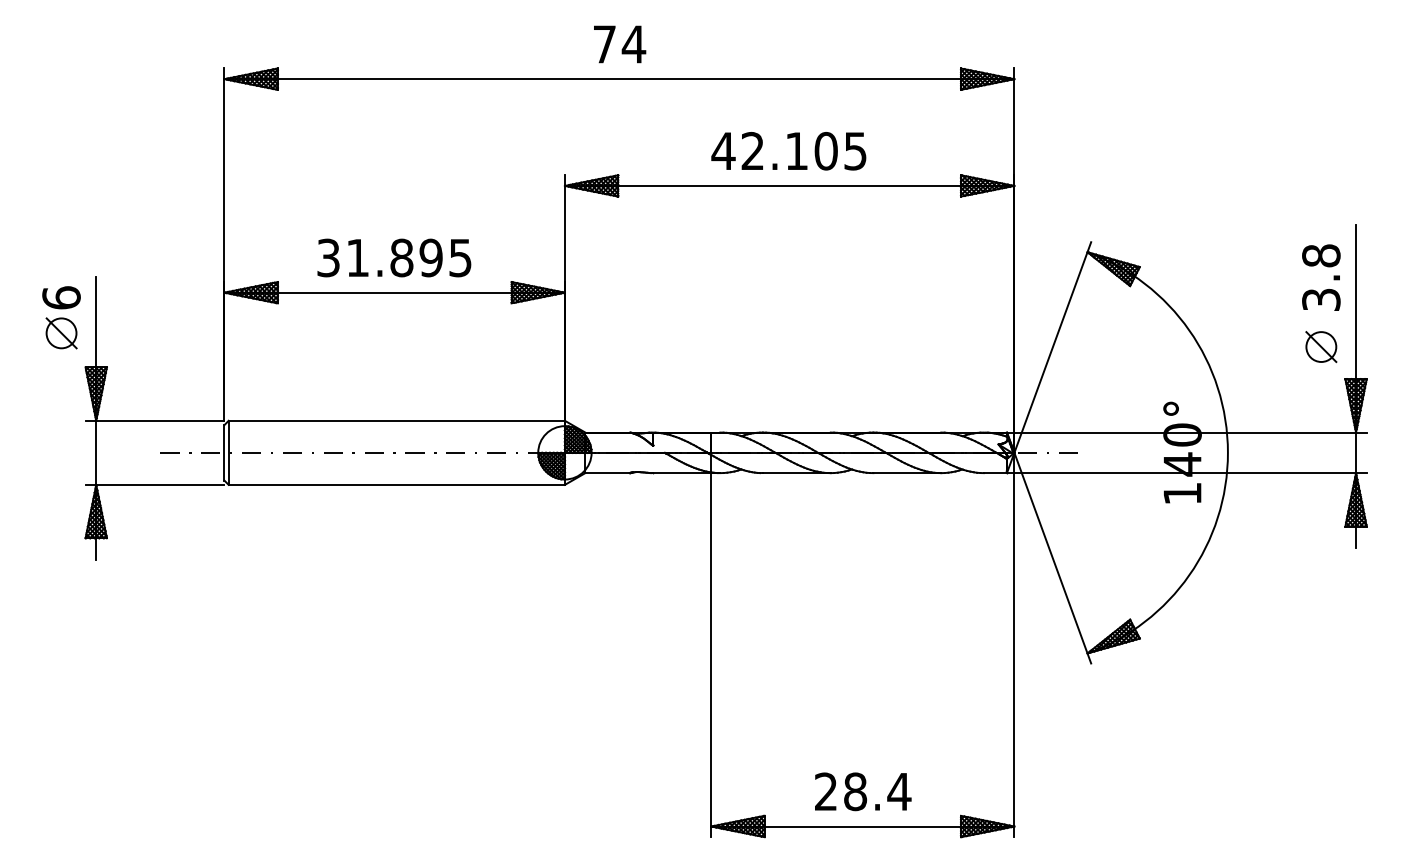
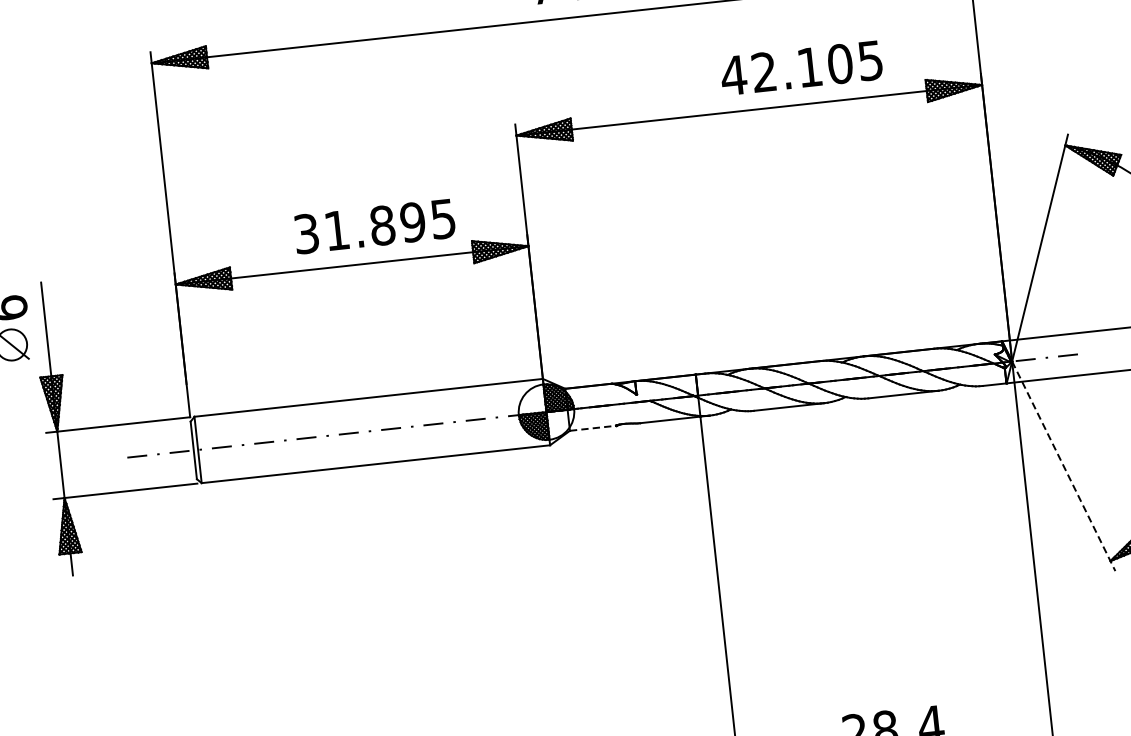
text: (788, 151) -> (801, 68), moved
text: (394, 257) -> (374, 225), moved
line: (608, 473) -> (593, 428), solid -> dashed
line: (1052, 558) -> (1063, 466), solid -> dashed

